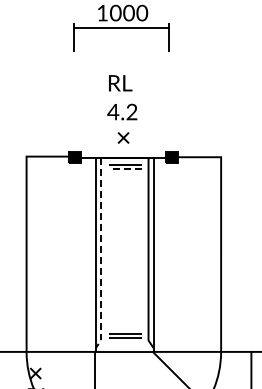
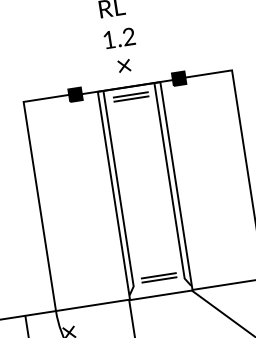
text: (113, 111) -> (109, 39), 4.2 -> 1.2
line: (125, 169) -> (131, 99), dashed -> solid
line: (100, 254) -> (119, 194), dashed -> solid

